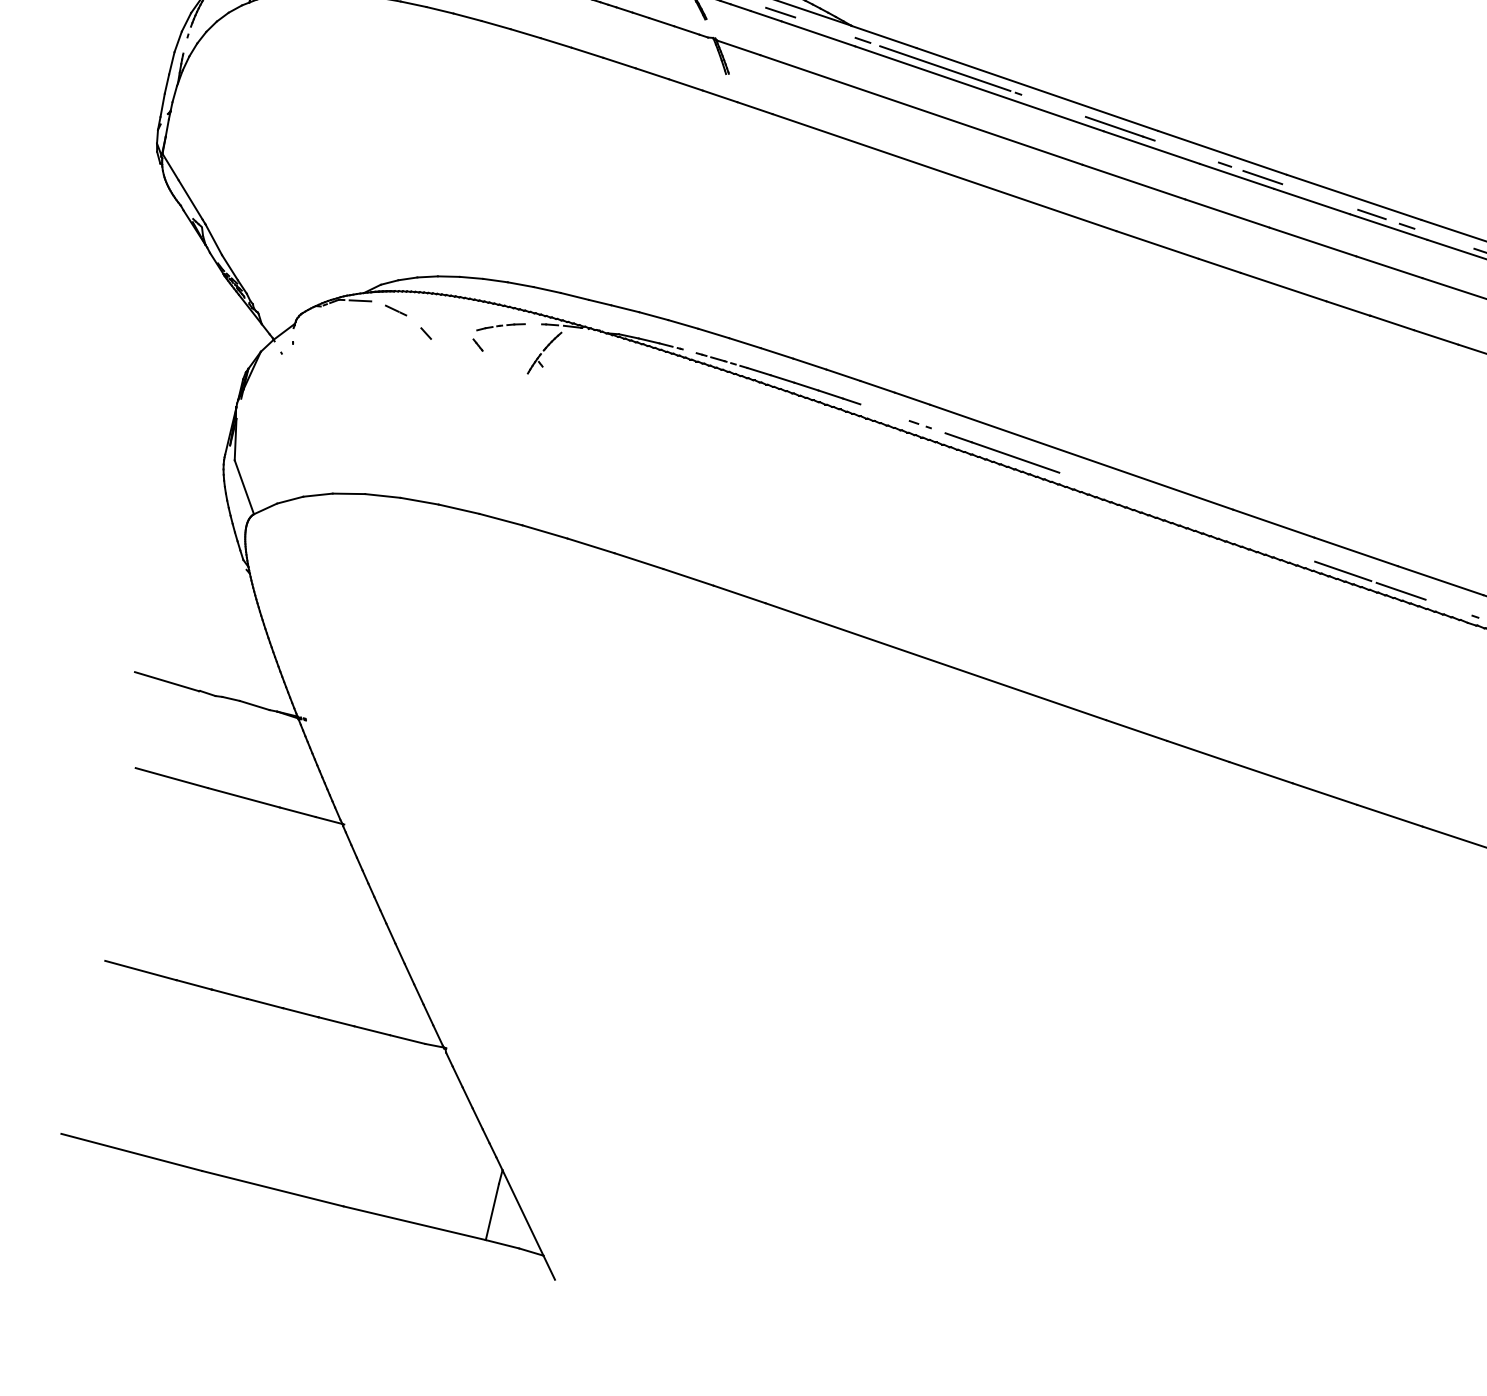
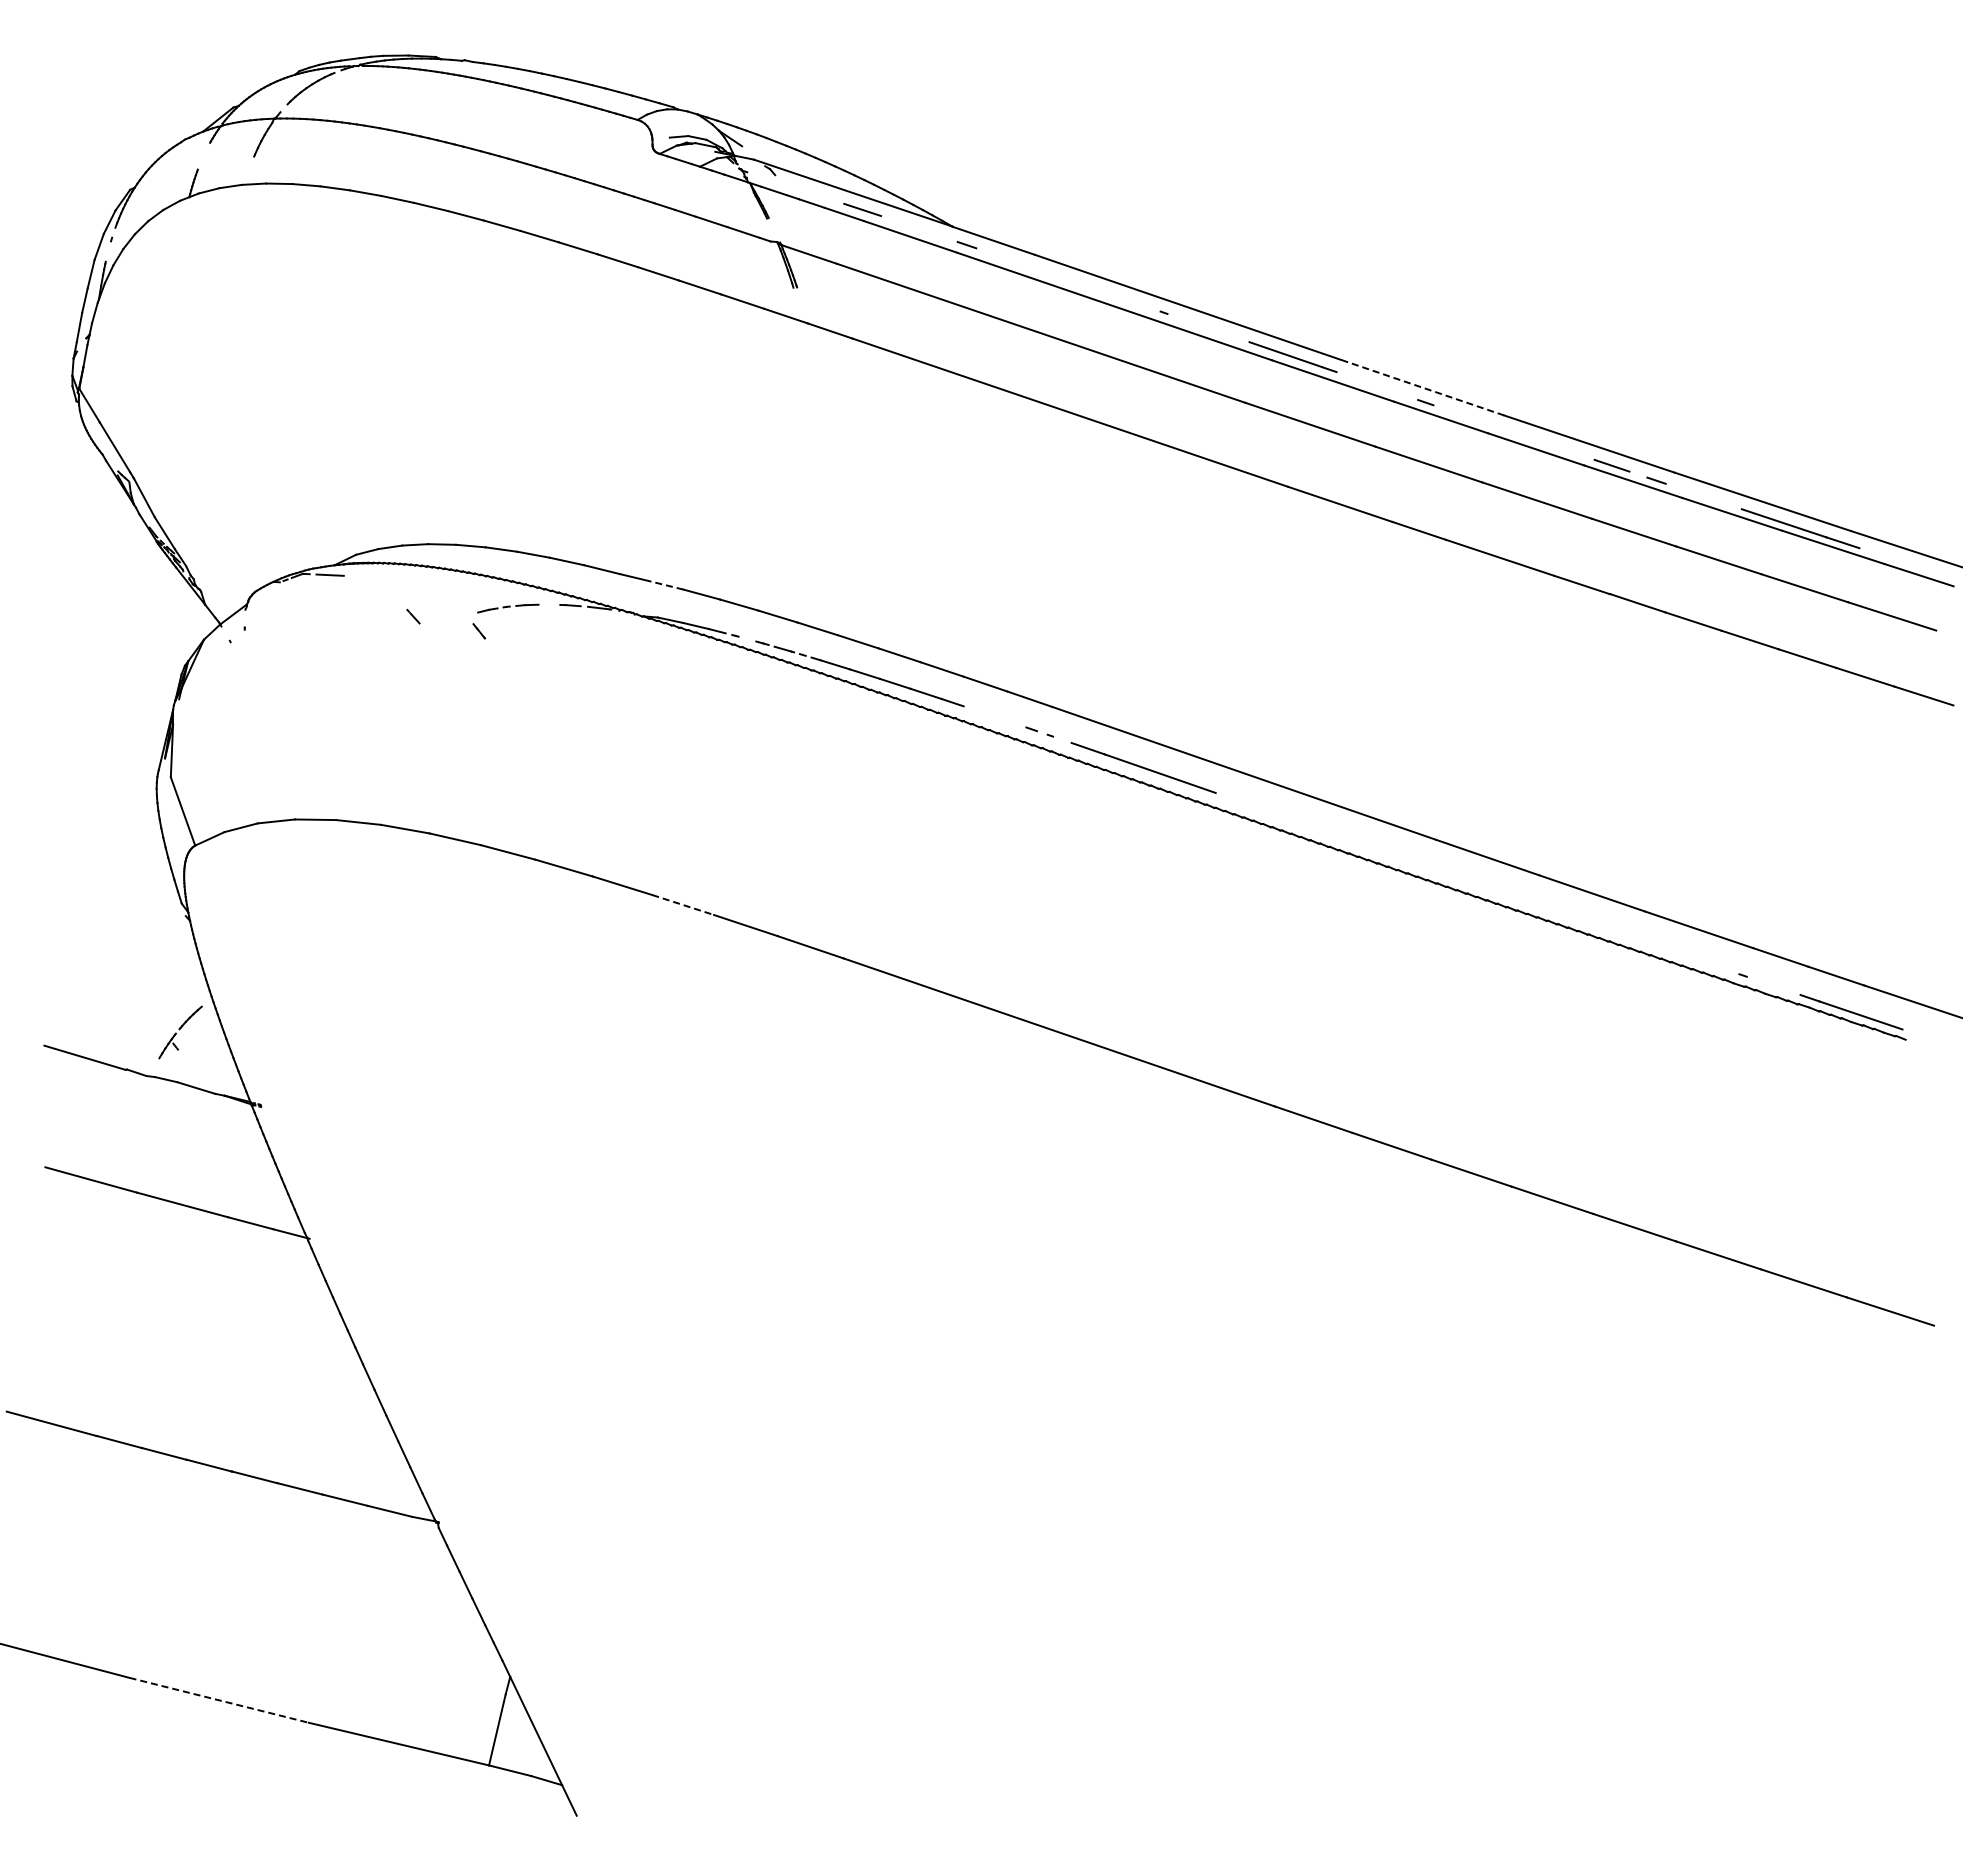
line: (944, 68) -> (1070, 280), removed
line: (1222, 152) -> (1422, 387), solid -> dashed
line: (1262, 177) -> (1473, 418), removed
line: (625, 308) -> (665, 585), solid -> dashed
line: (396, 310) -> (375, 587), removed
part: (544, 353) -> (180, 1032), moved
line: (639, 561) -> (683, 905), solid -> dashed
line: (1343, 570) -> (1575, 917), removed
line: (1400, 590) -> (1648, 942), removed
line: (273, 1188) -> (219, 1700), solid -> dashed

